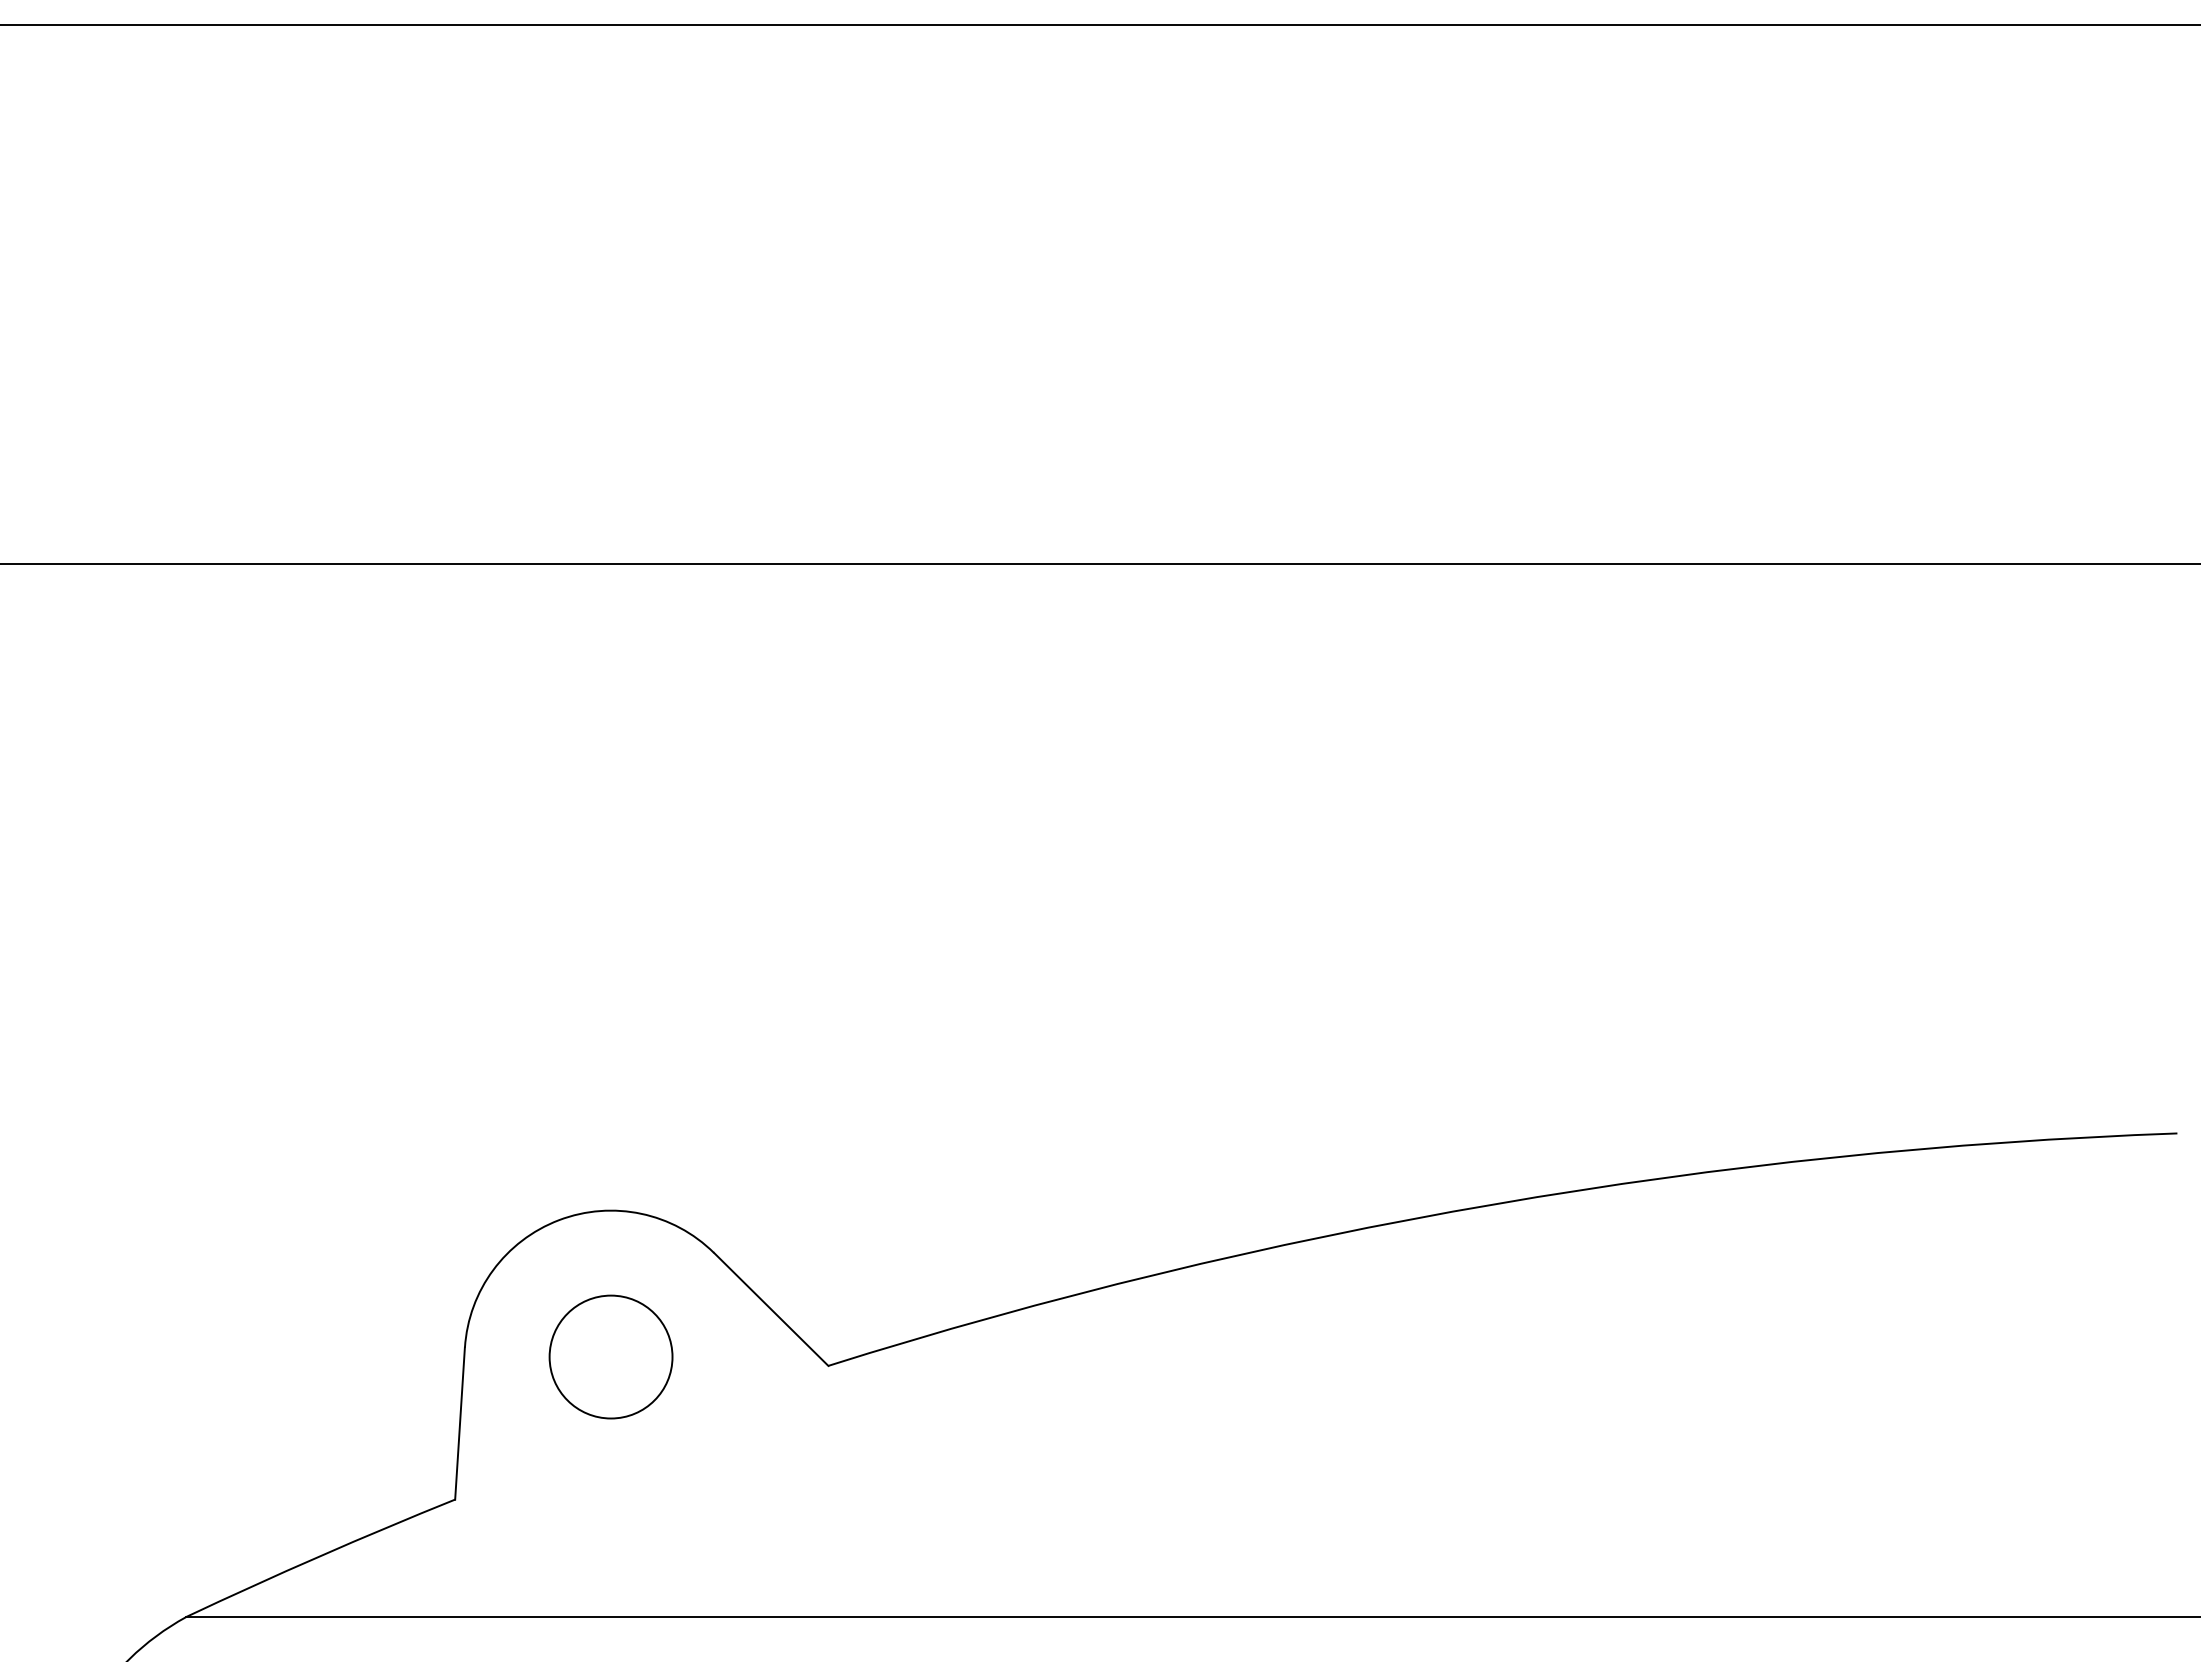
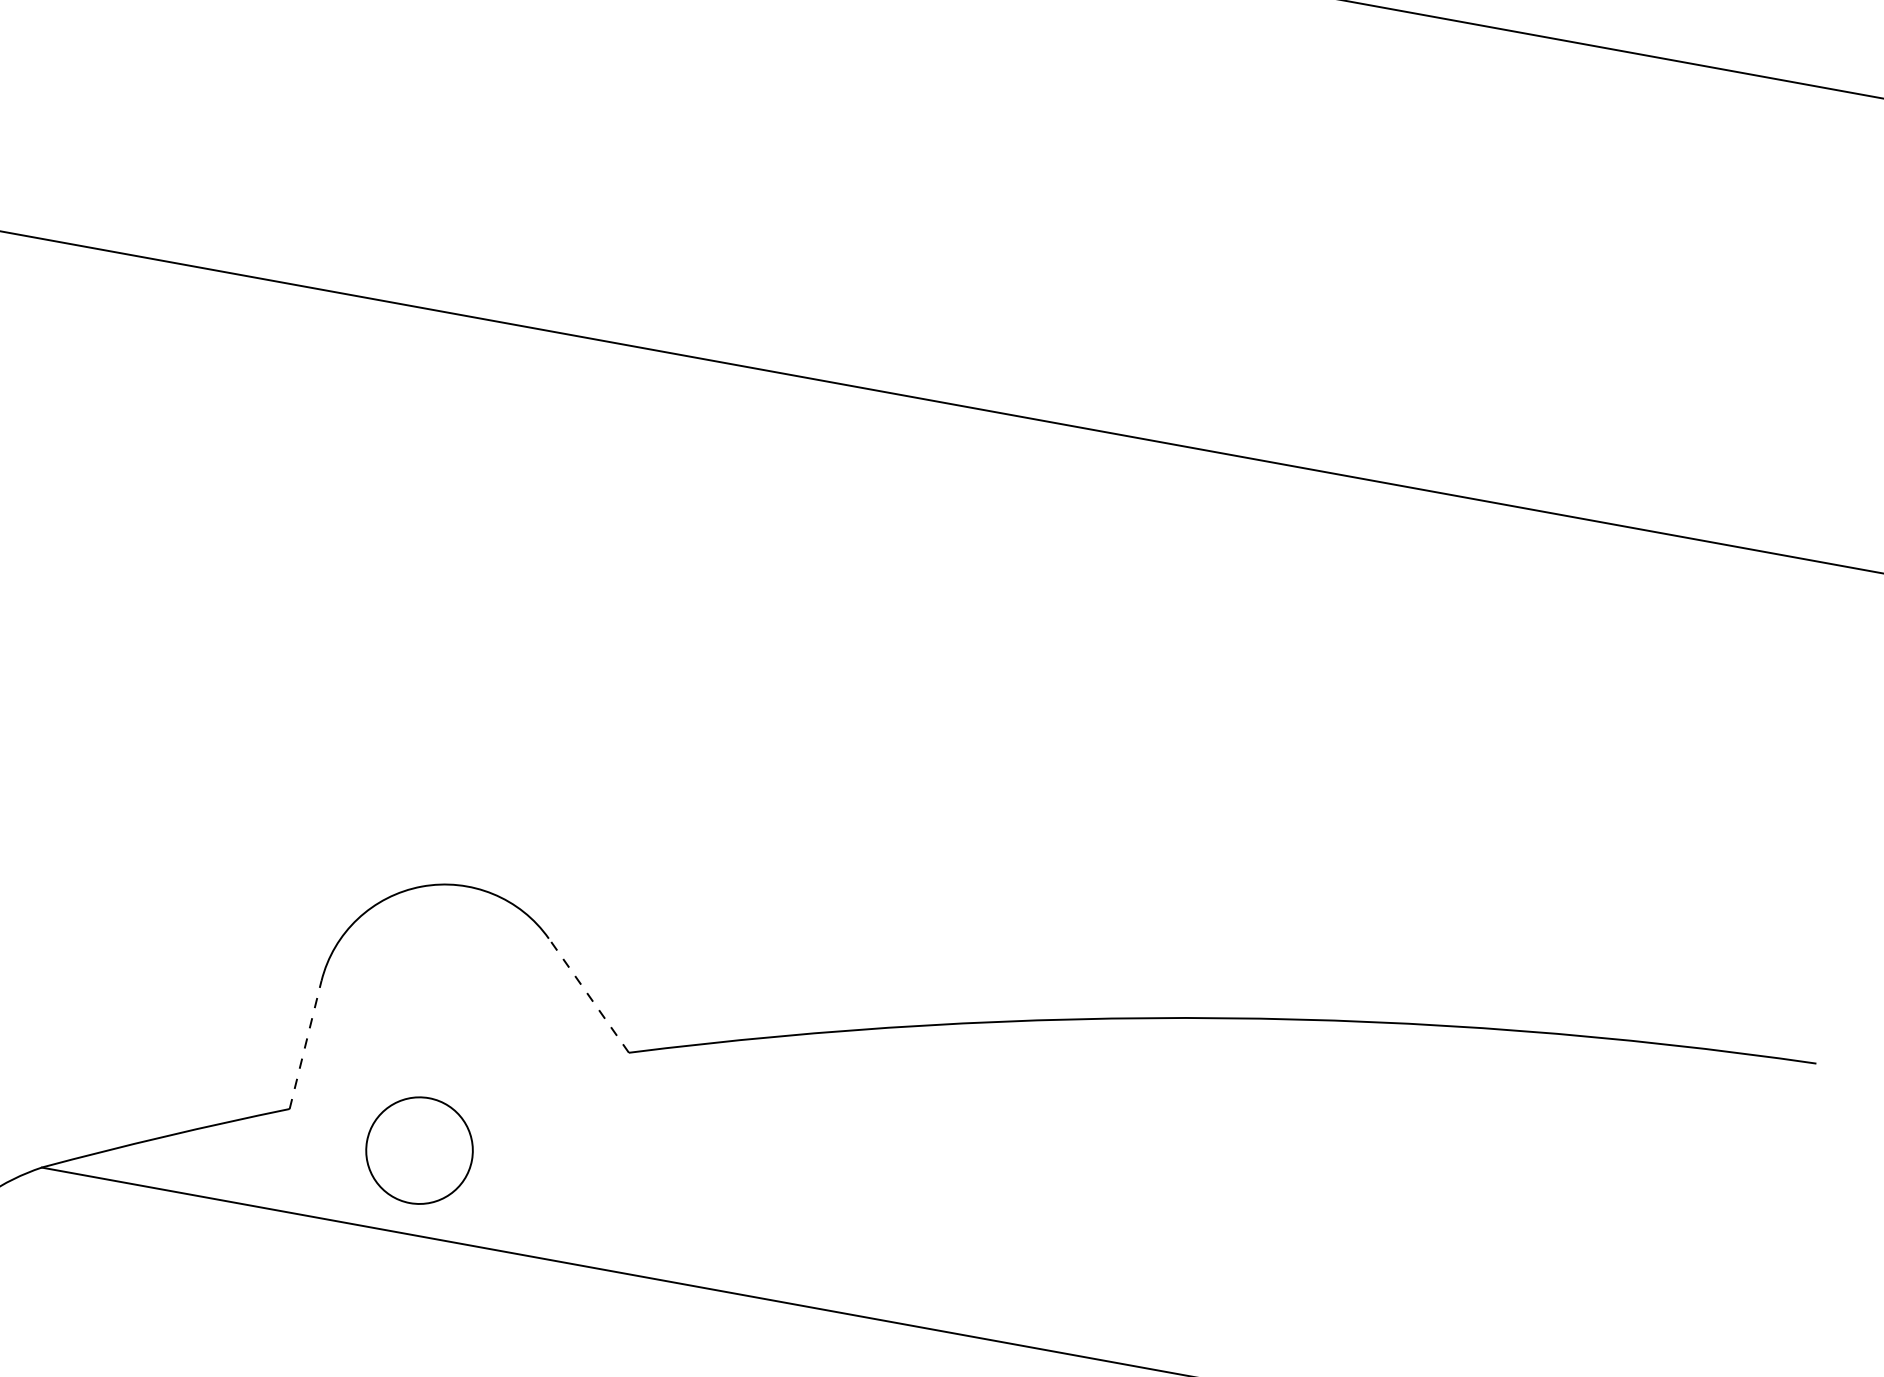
line: (770, 1309) -> (588, 995), solid -> dashed
circle: (610, 1356) -> (419, 1150), moved
line: (460, 1423) -> (306, 1044), solid -> dashed

